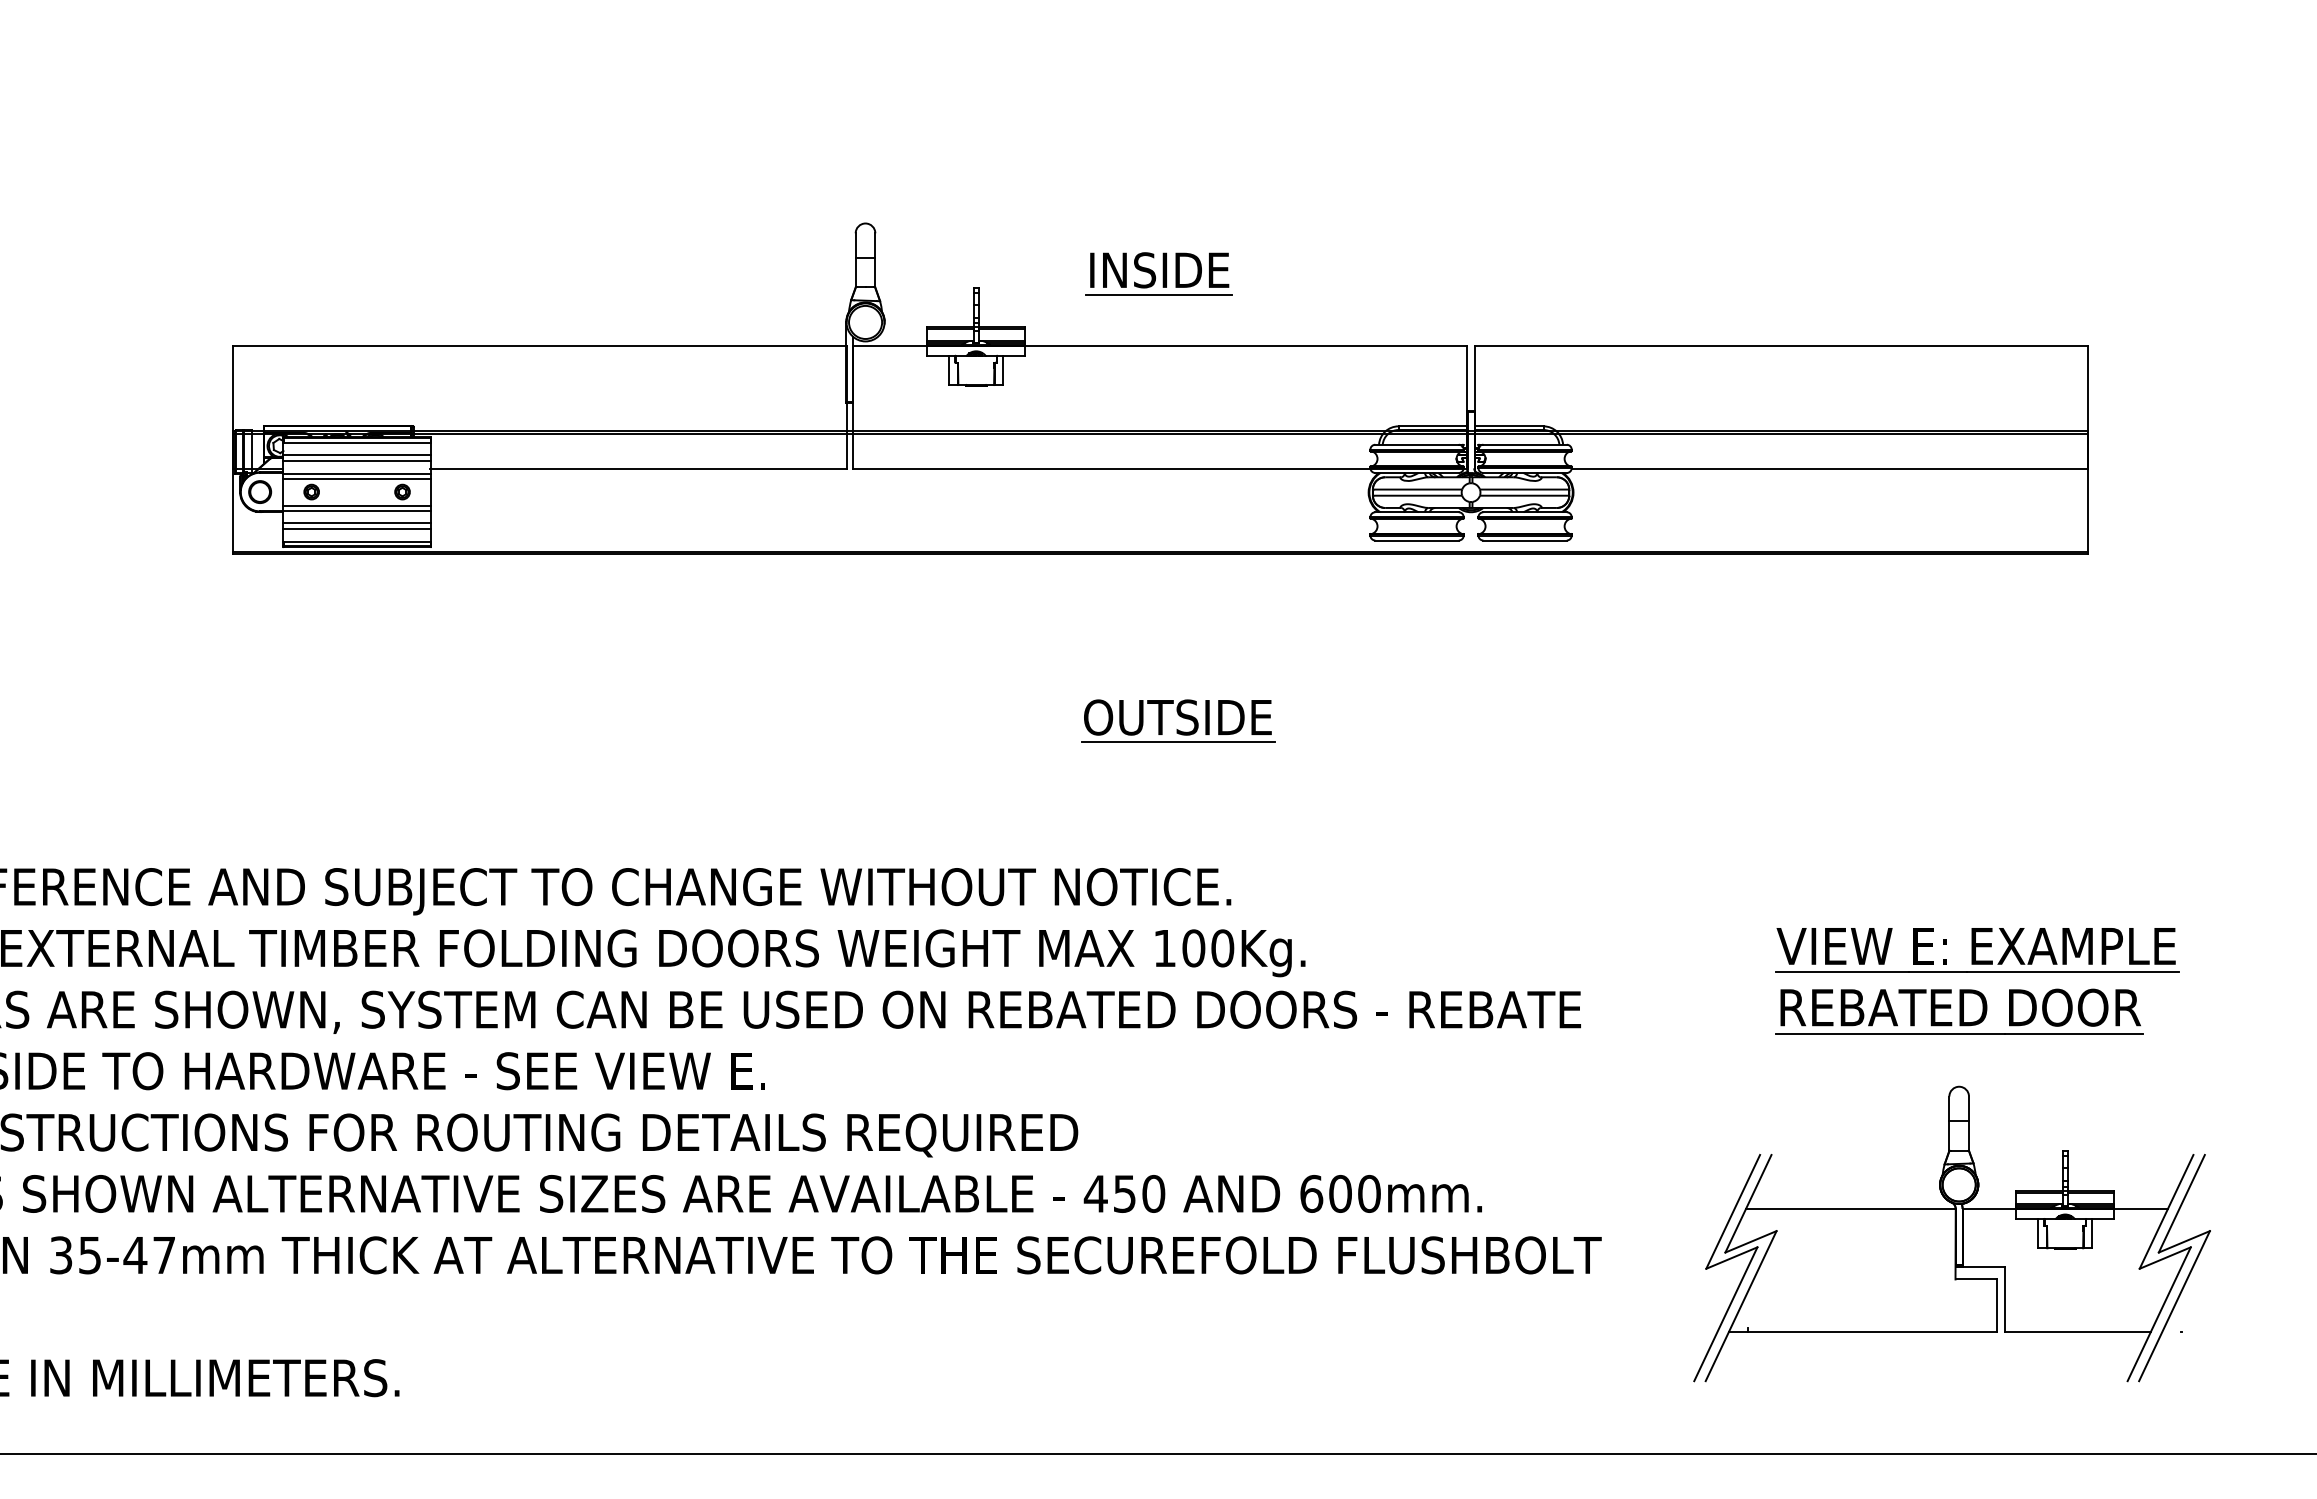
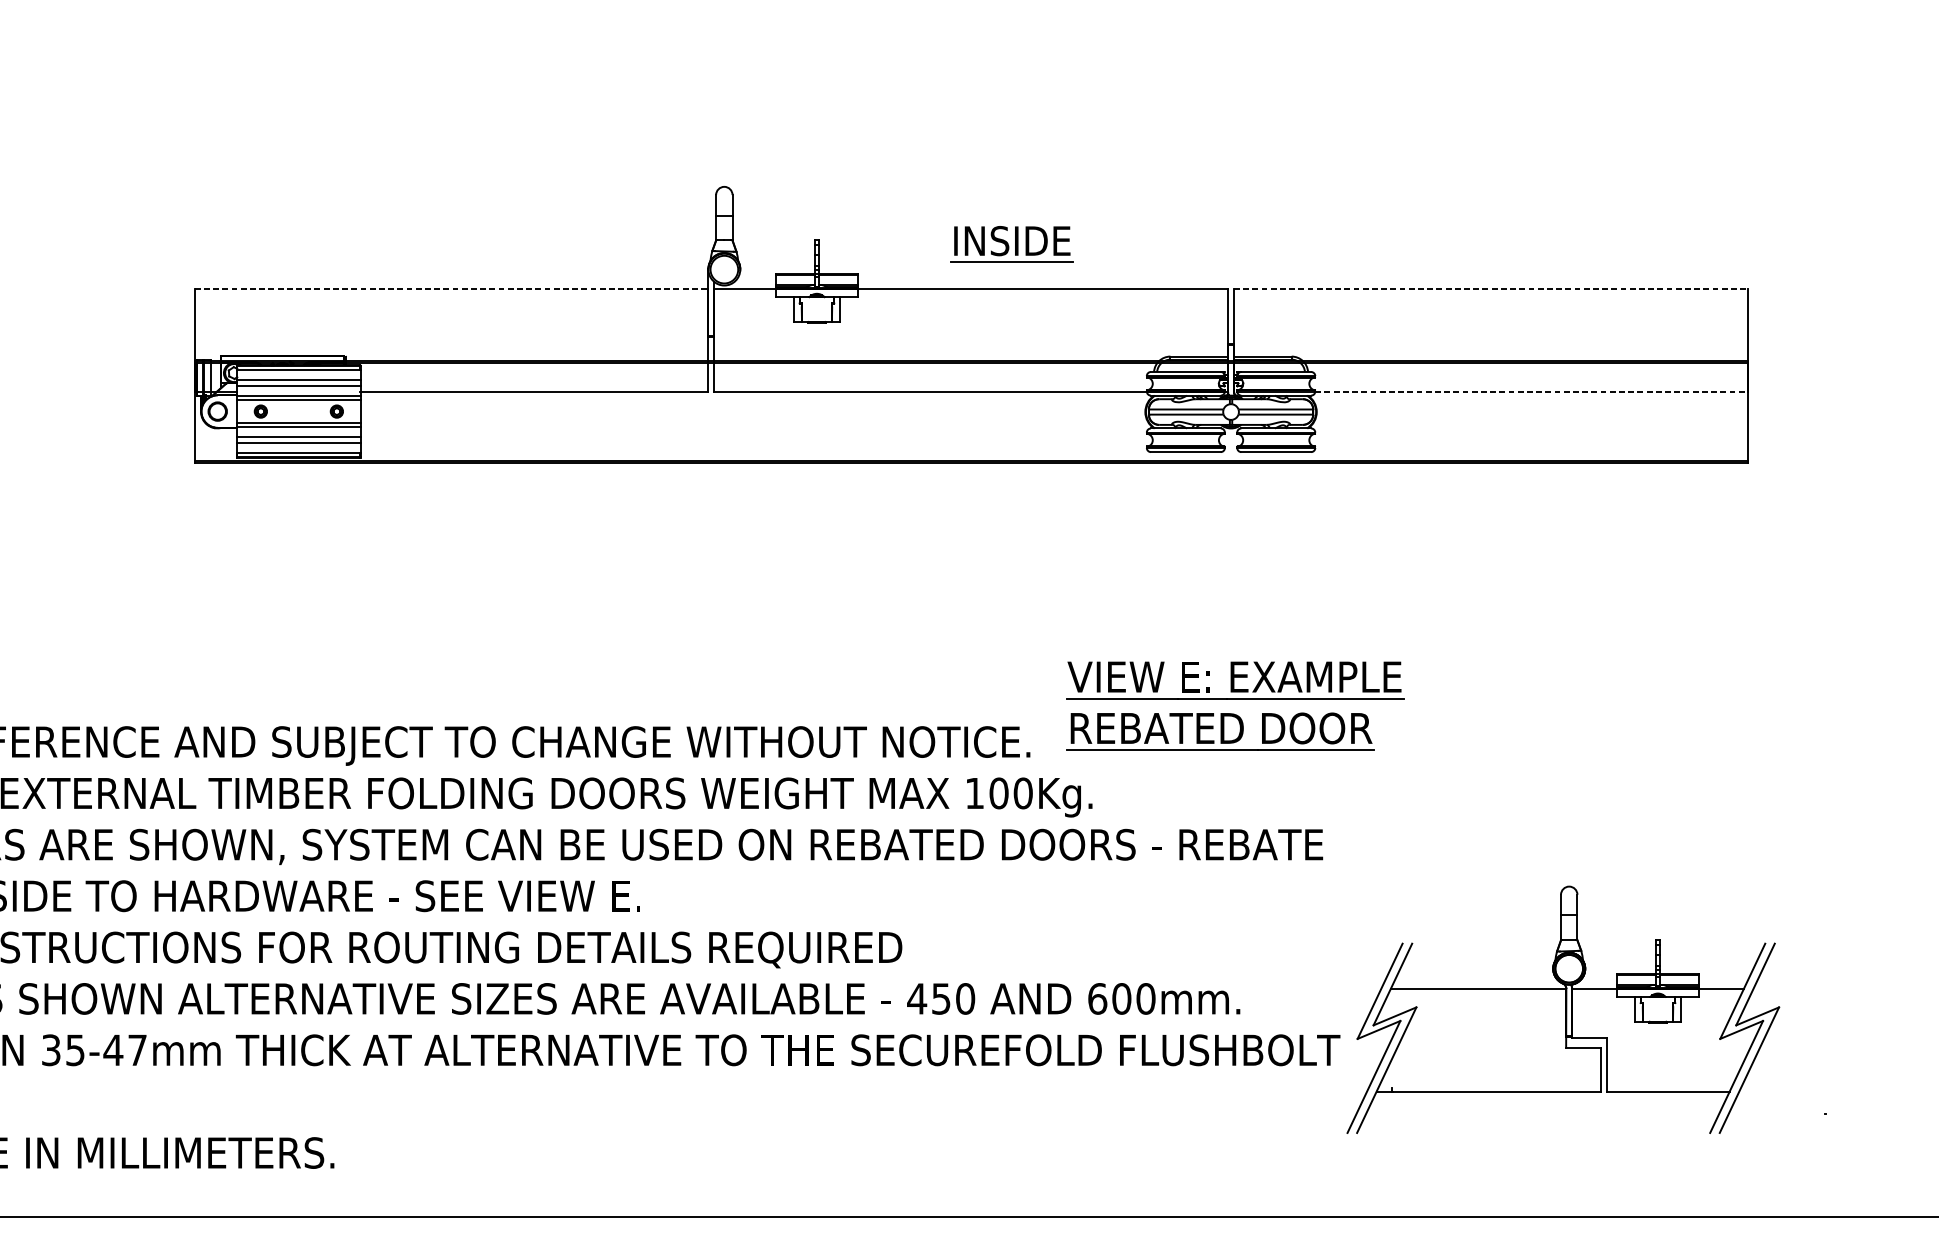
part: (1158, 273) -> (1011, 243), moved
line: (539, 345) -> (451, 288), solid -> dashed
line: (1781, 345) -> (1490, 288), solid -> dashed
line: (1830, 468) -> (1531, 391), solid -> dashed
part: (1178, 720) -> (986, 602), removed
part: (1974, 989) -> (1233, 713), moved
part: (1951, 1233) -> (1562, 1009), moved

